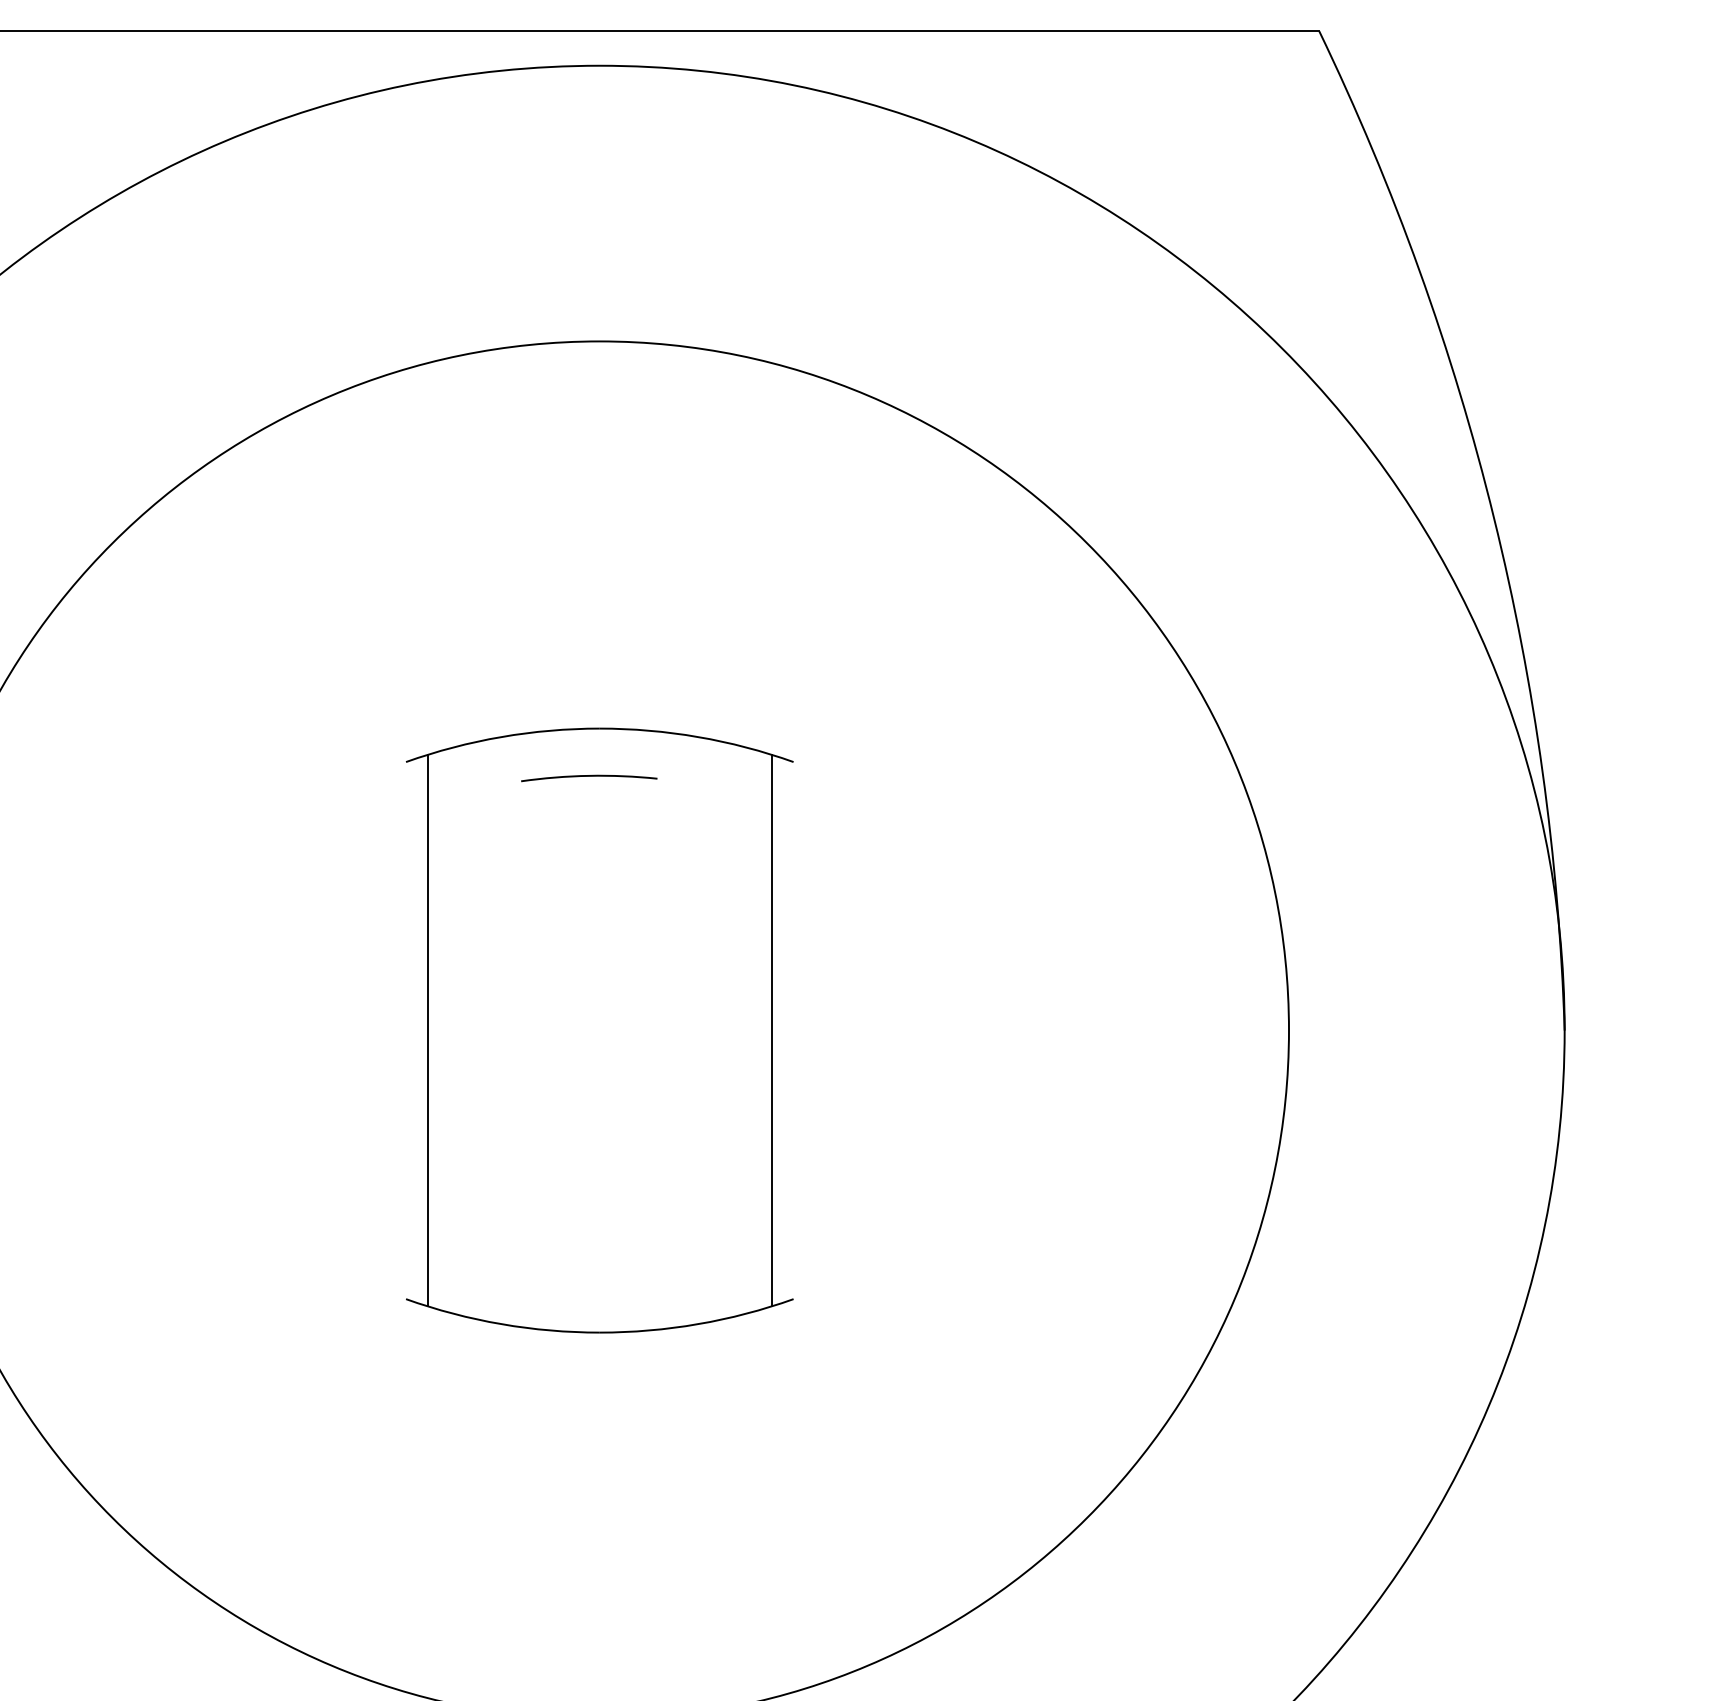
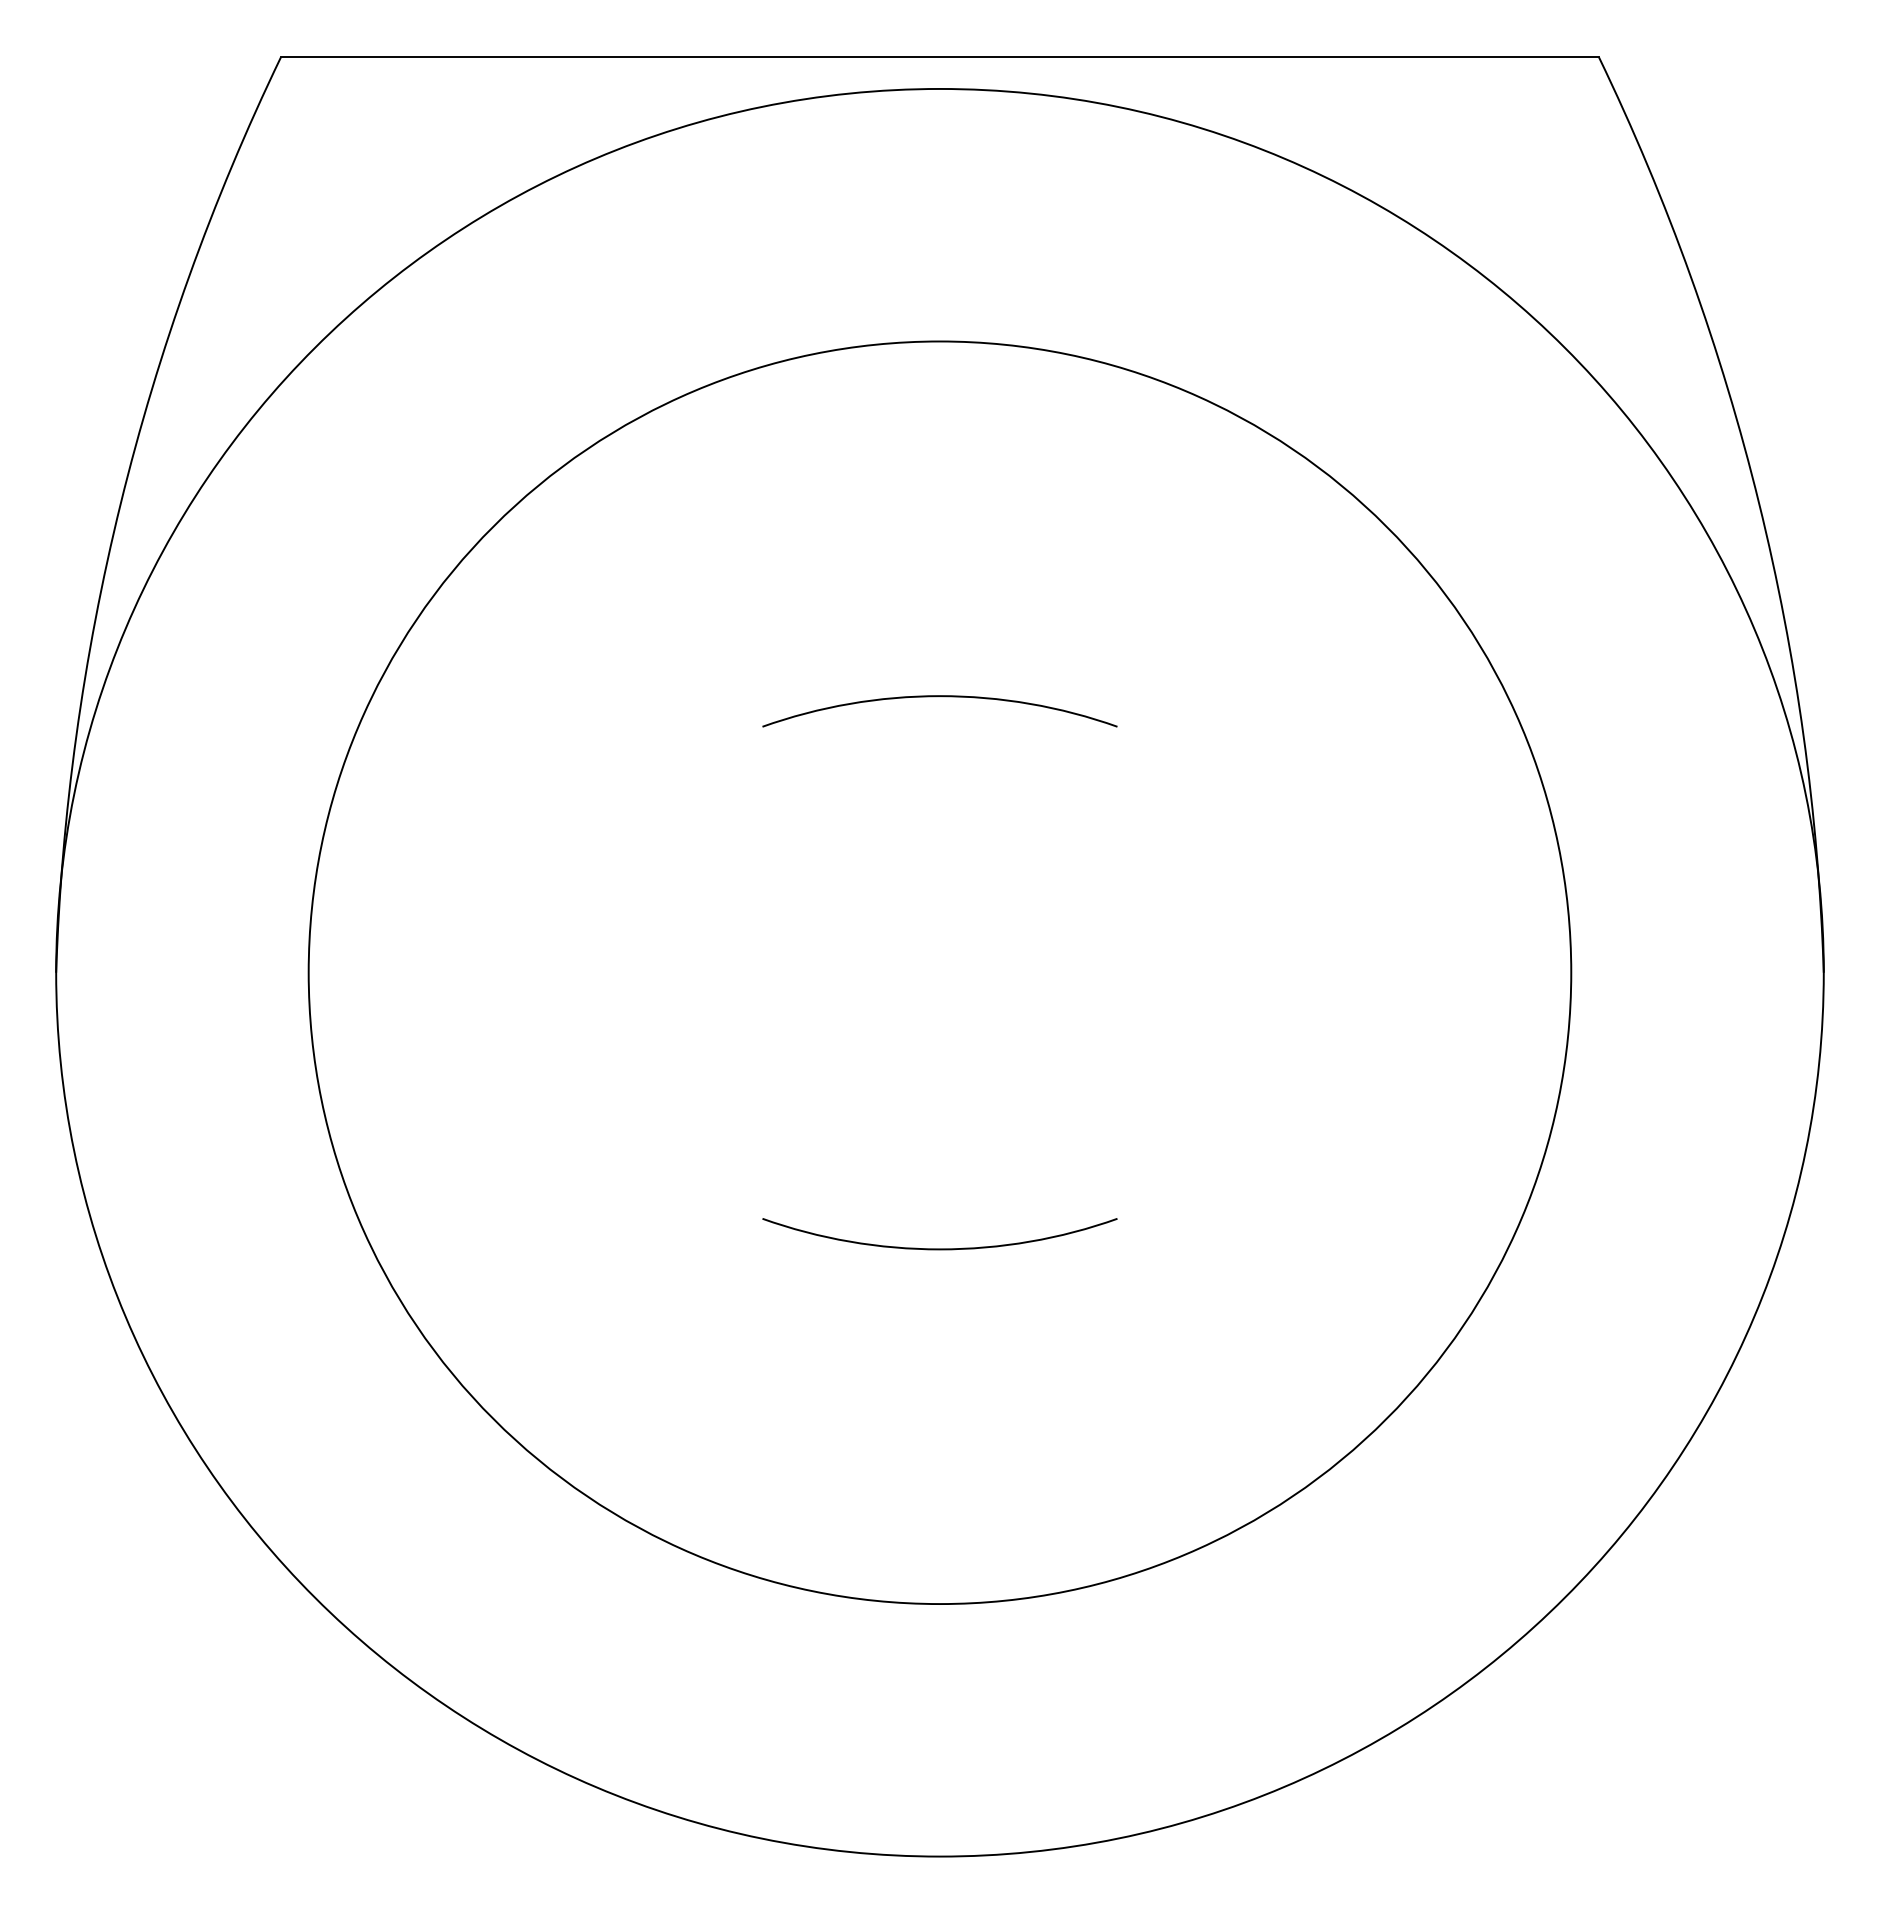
arc: (589, 777) -> (930, 740), removed
line: (427, 1030) -> (782, 972), removed
line: (771, 1030) -> (1097, 972), removed

